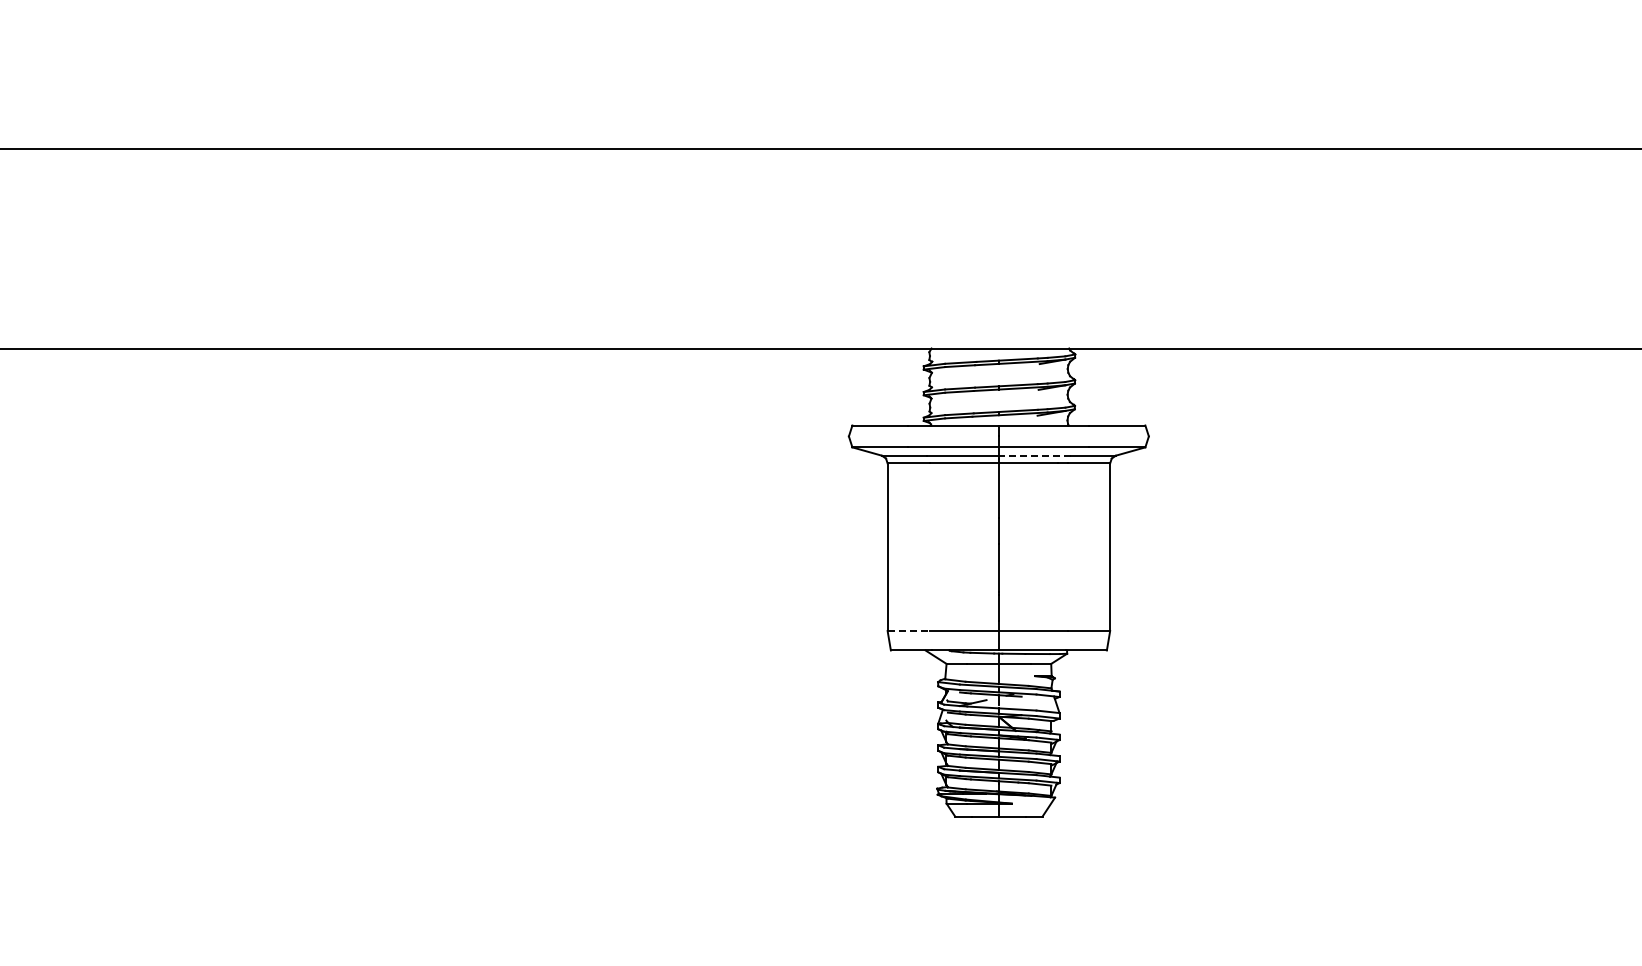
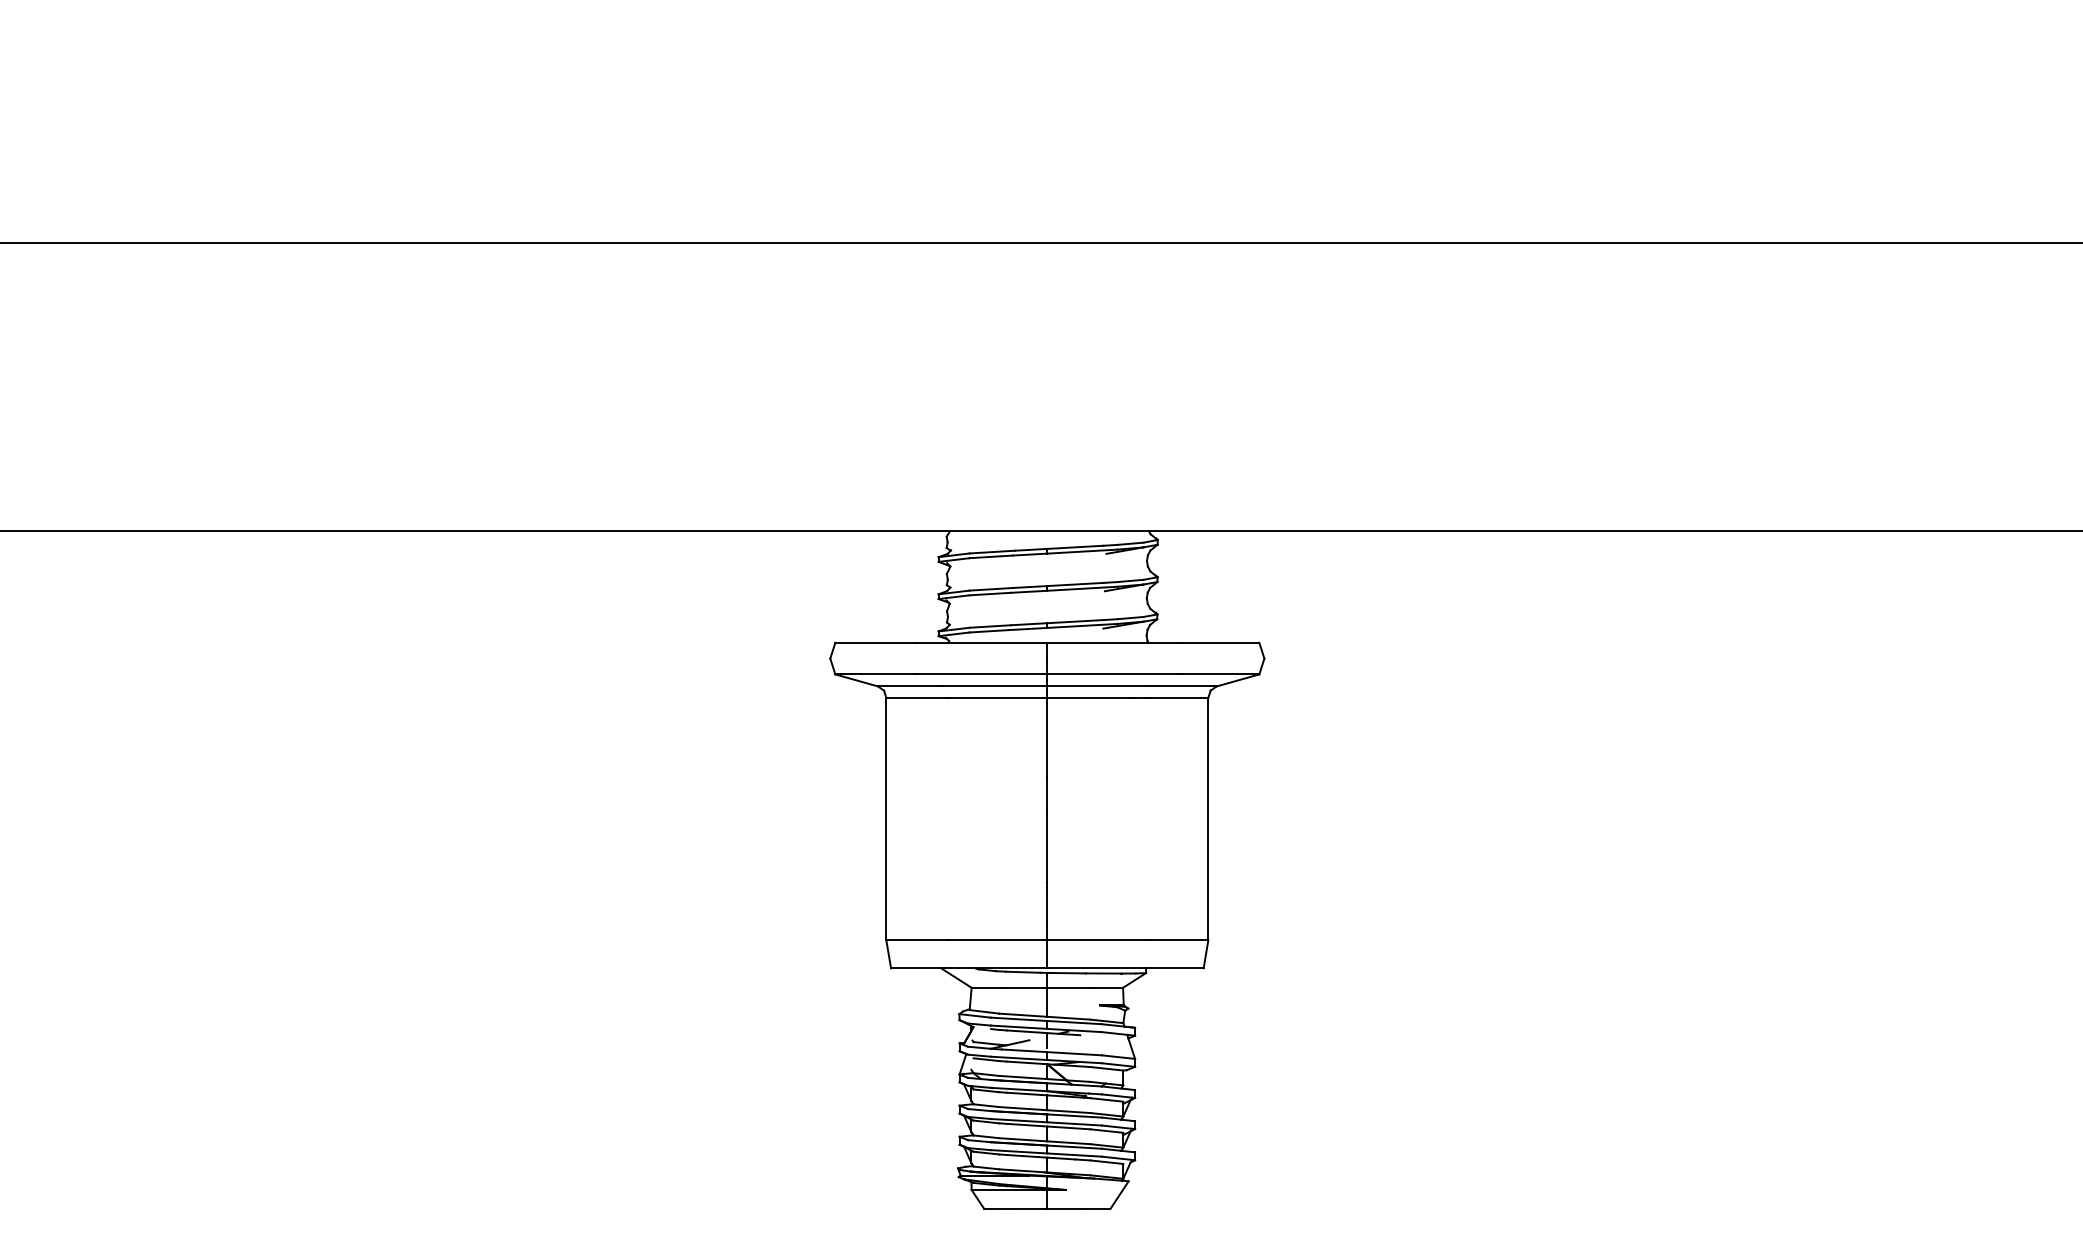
line: (1034, 455) -> (1098, 686), dashed -> solid
line: (909, 631) -> (917, 940), dashed -> solid

